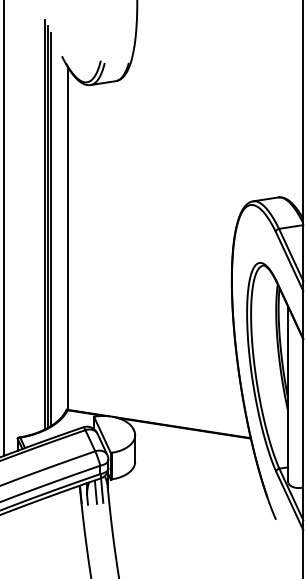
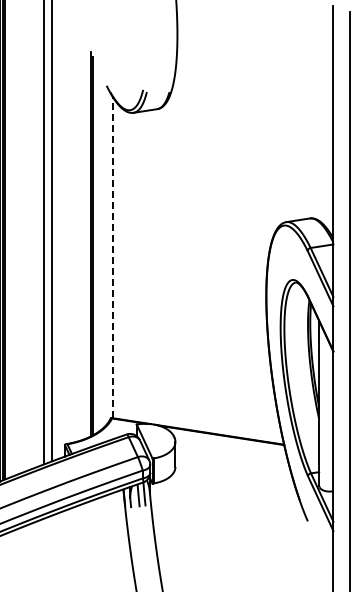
line: (51, 229) -> (96, 248), removed
line: (68, 238) -> (112, 257), solid -> dashed

